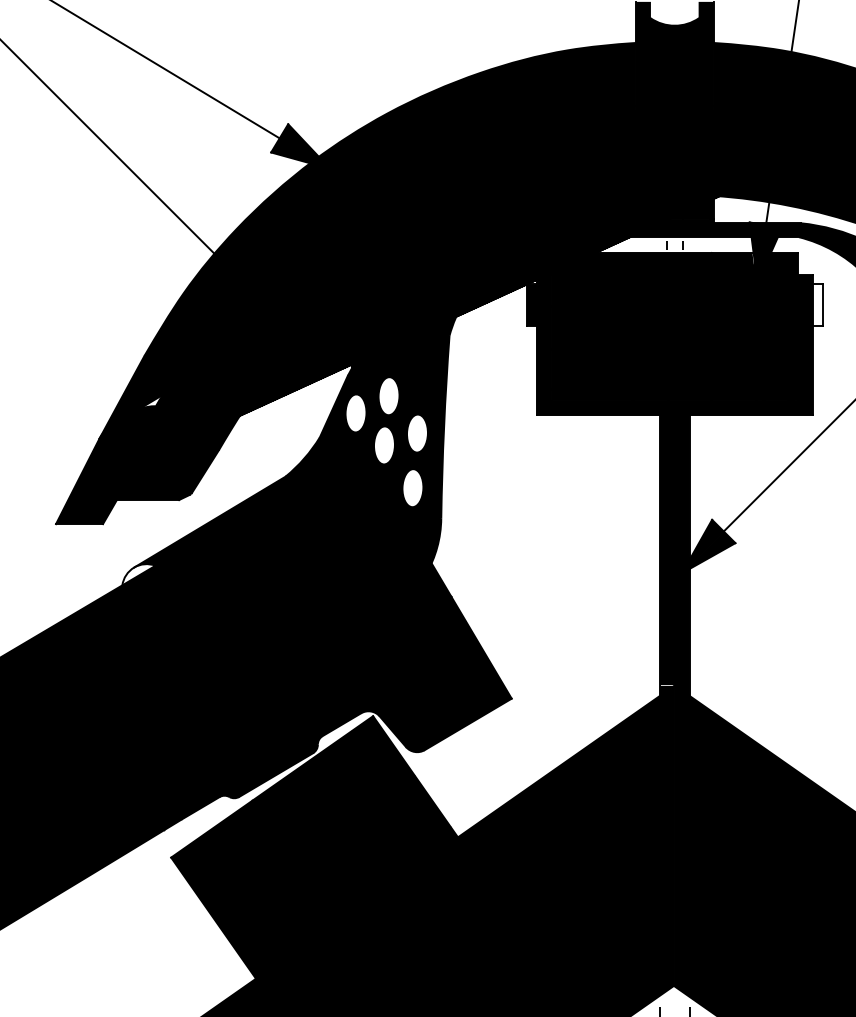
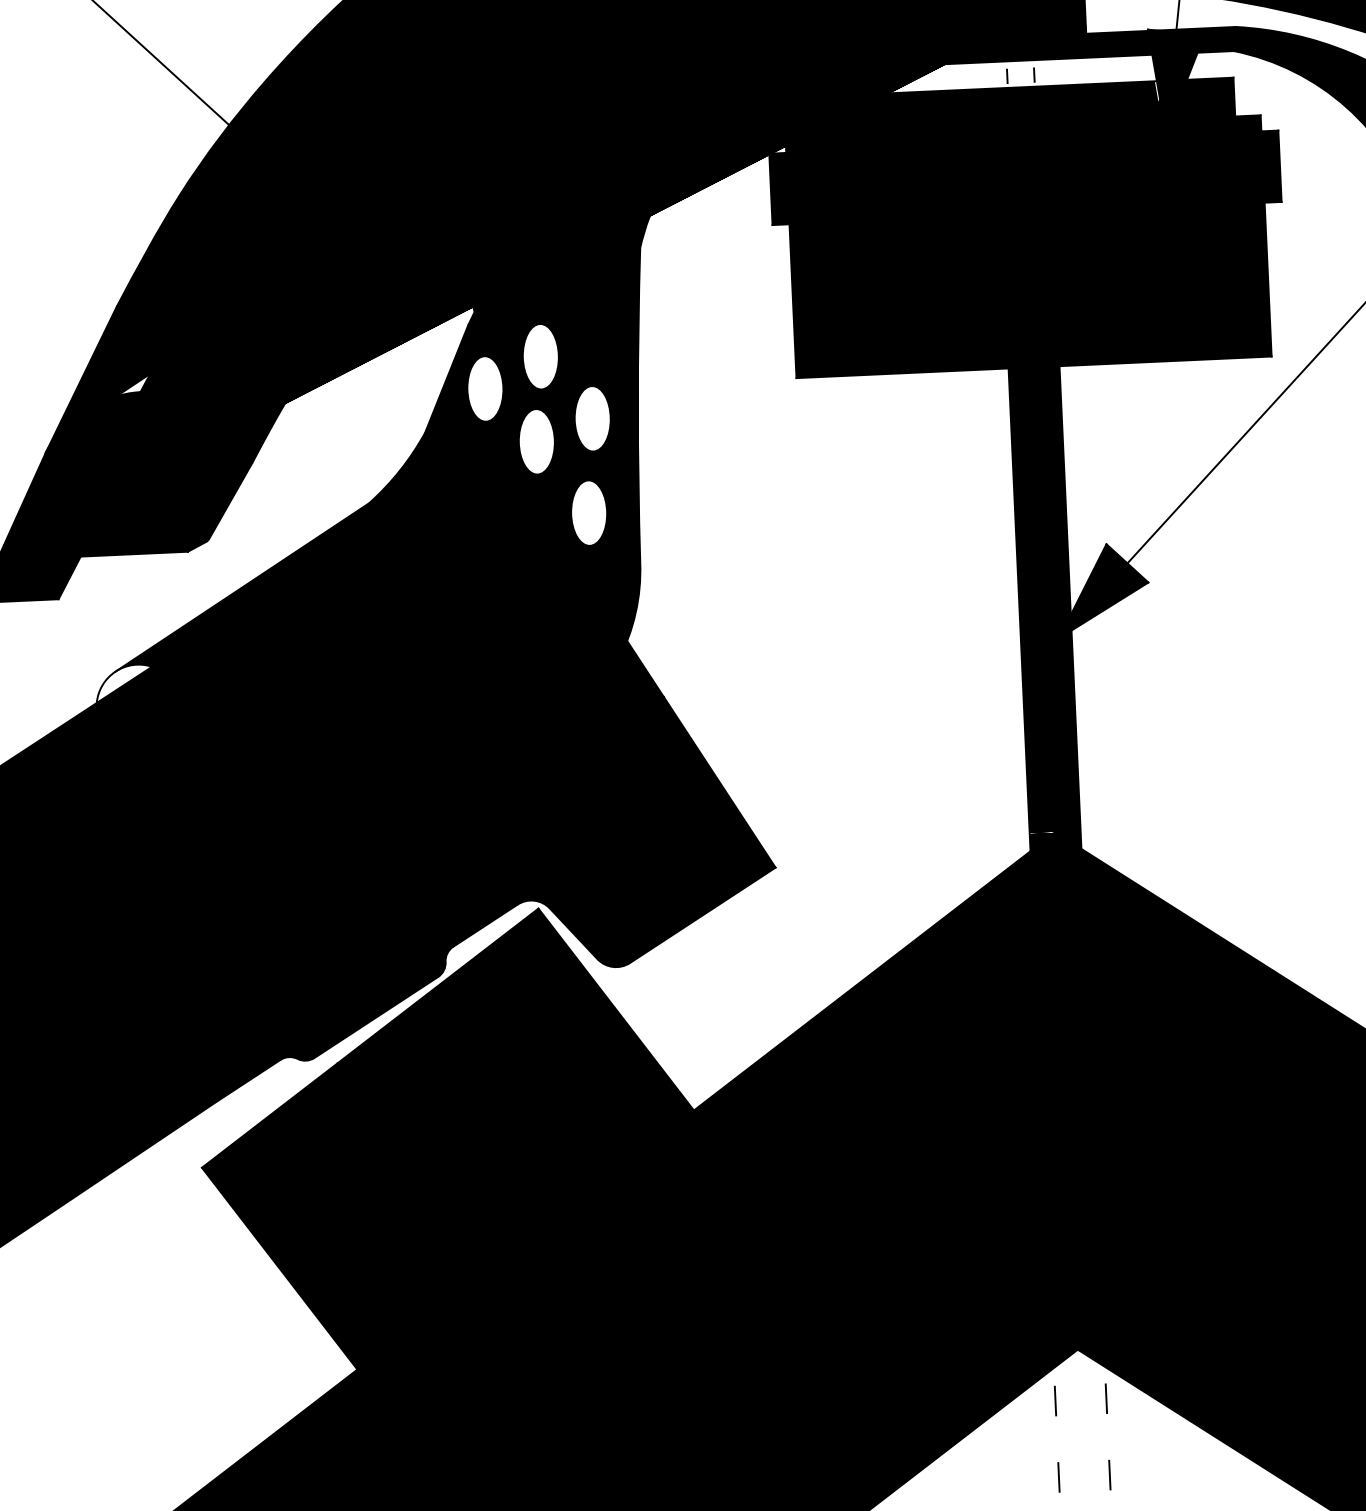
fill: (817, 304) -> (1270, 165), added

